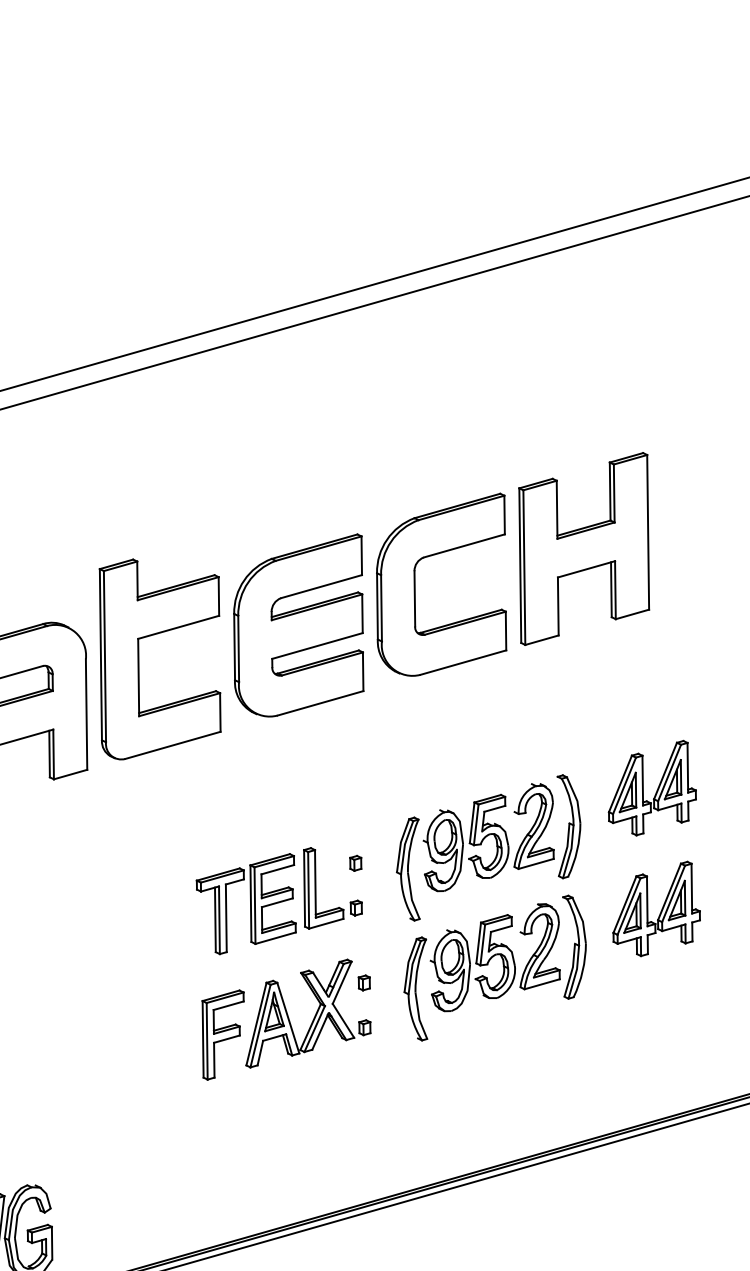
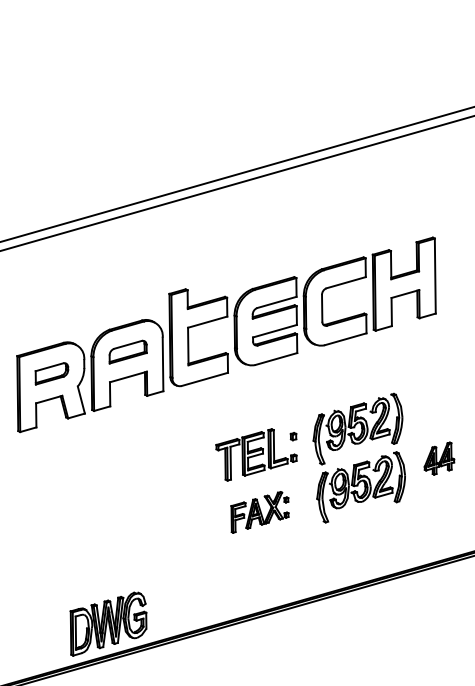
part: (652, 786) -> (437, 399), removed
part: (656, 908) -> (439, 458), size x0.7
part: (285, 1019) -> (259, 512), size x0.7

